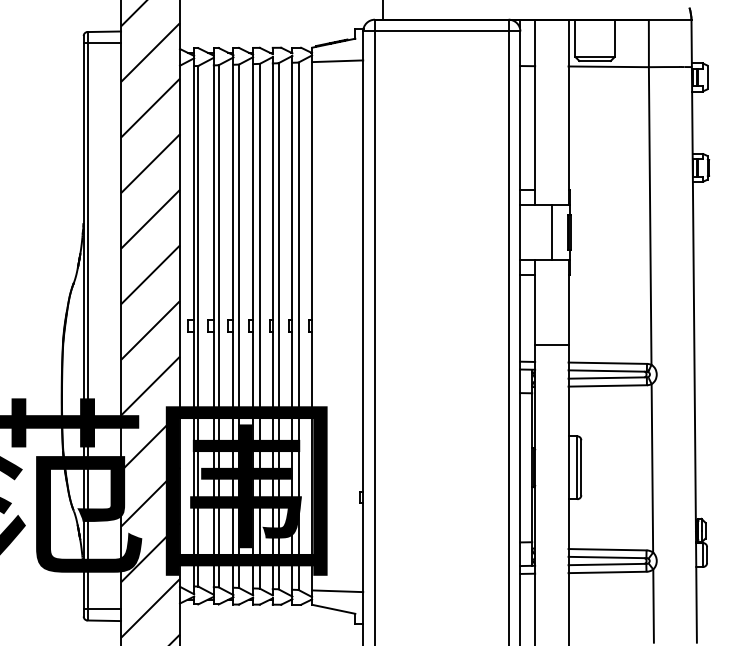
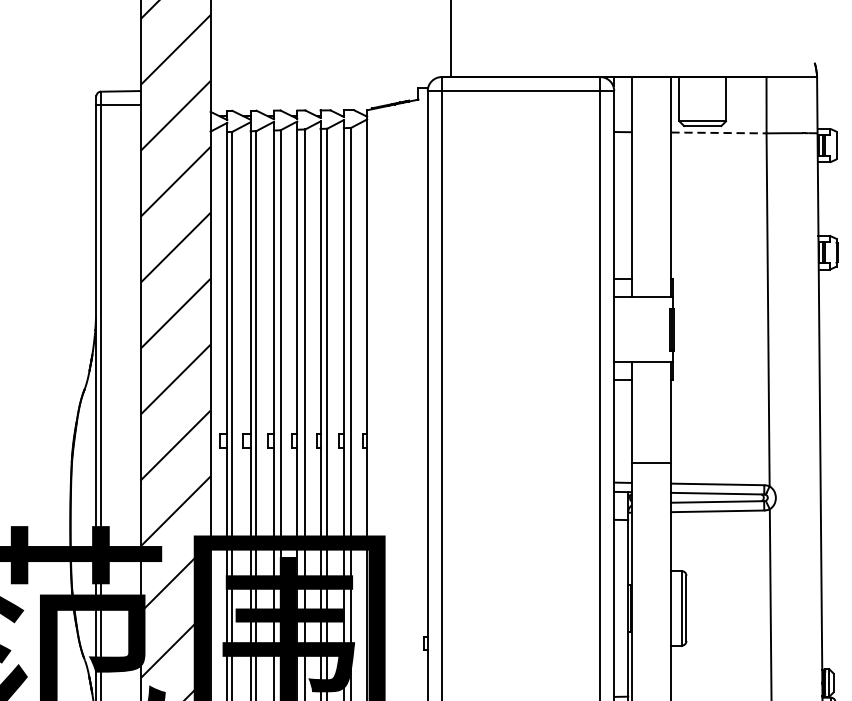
line: (337, 61) -> (397, 126), removed
line: (609, 66) -> (719, 132), solid -> dashed
line: (551, 232) -> (651, 329), removed

